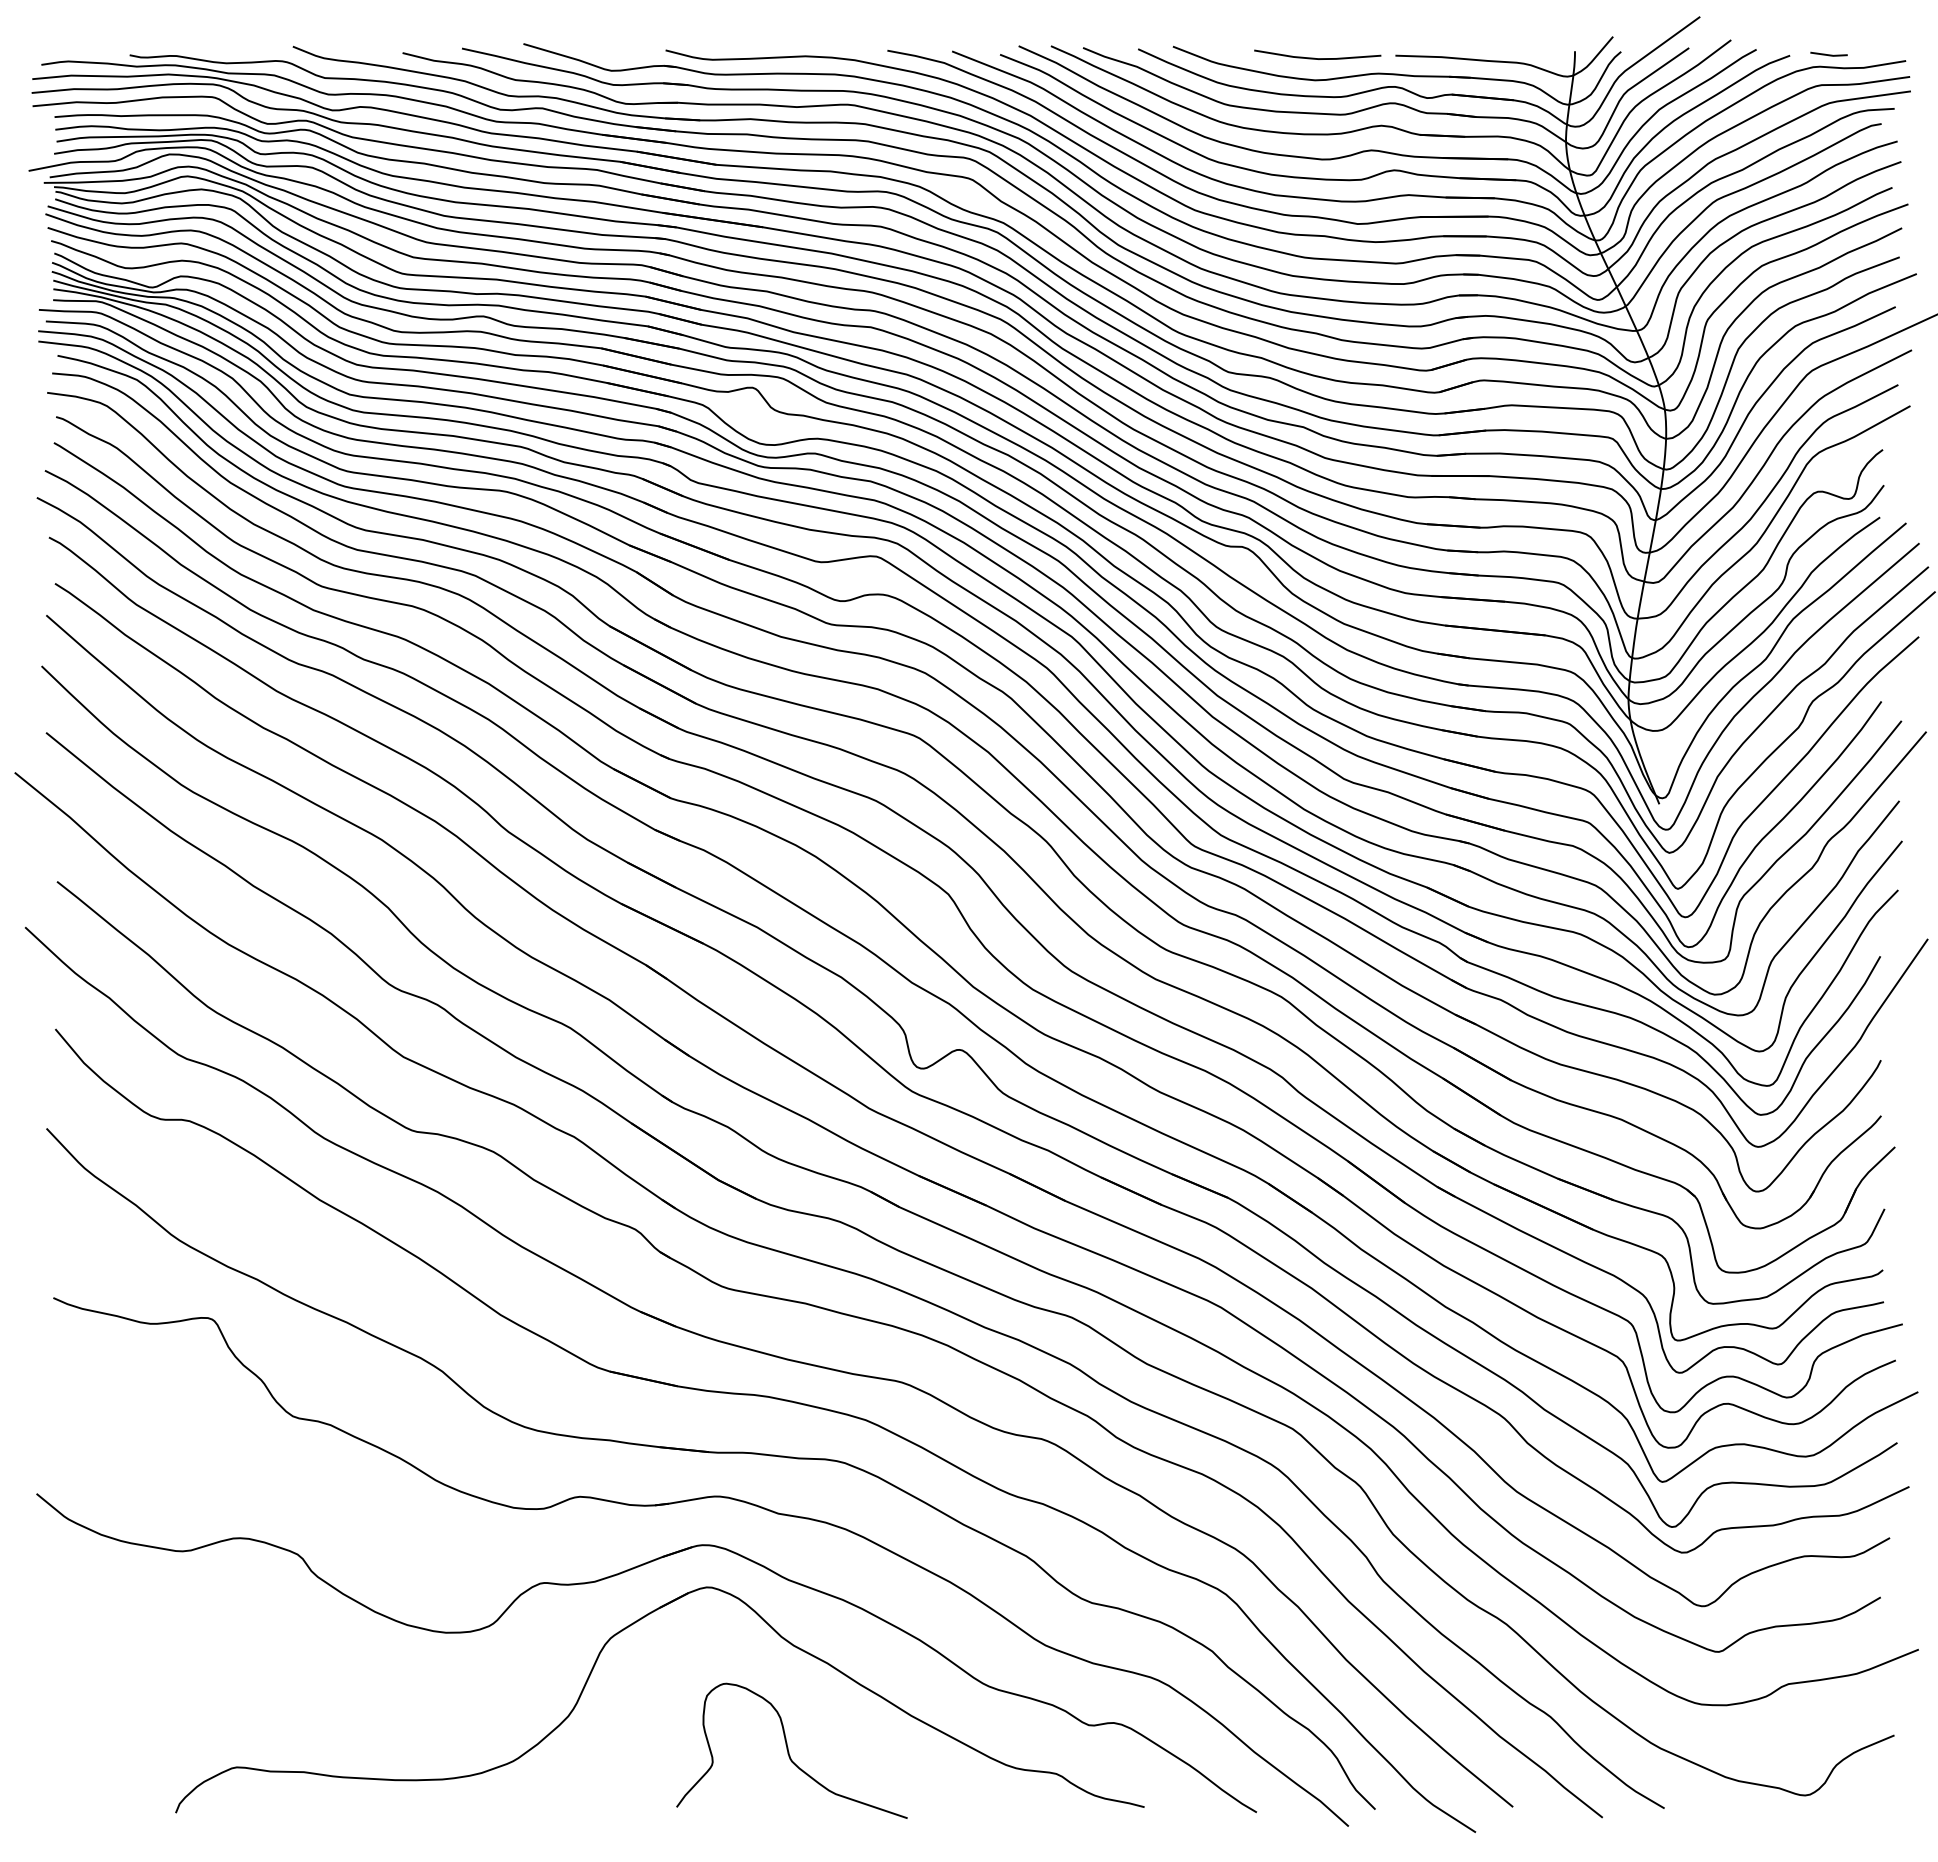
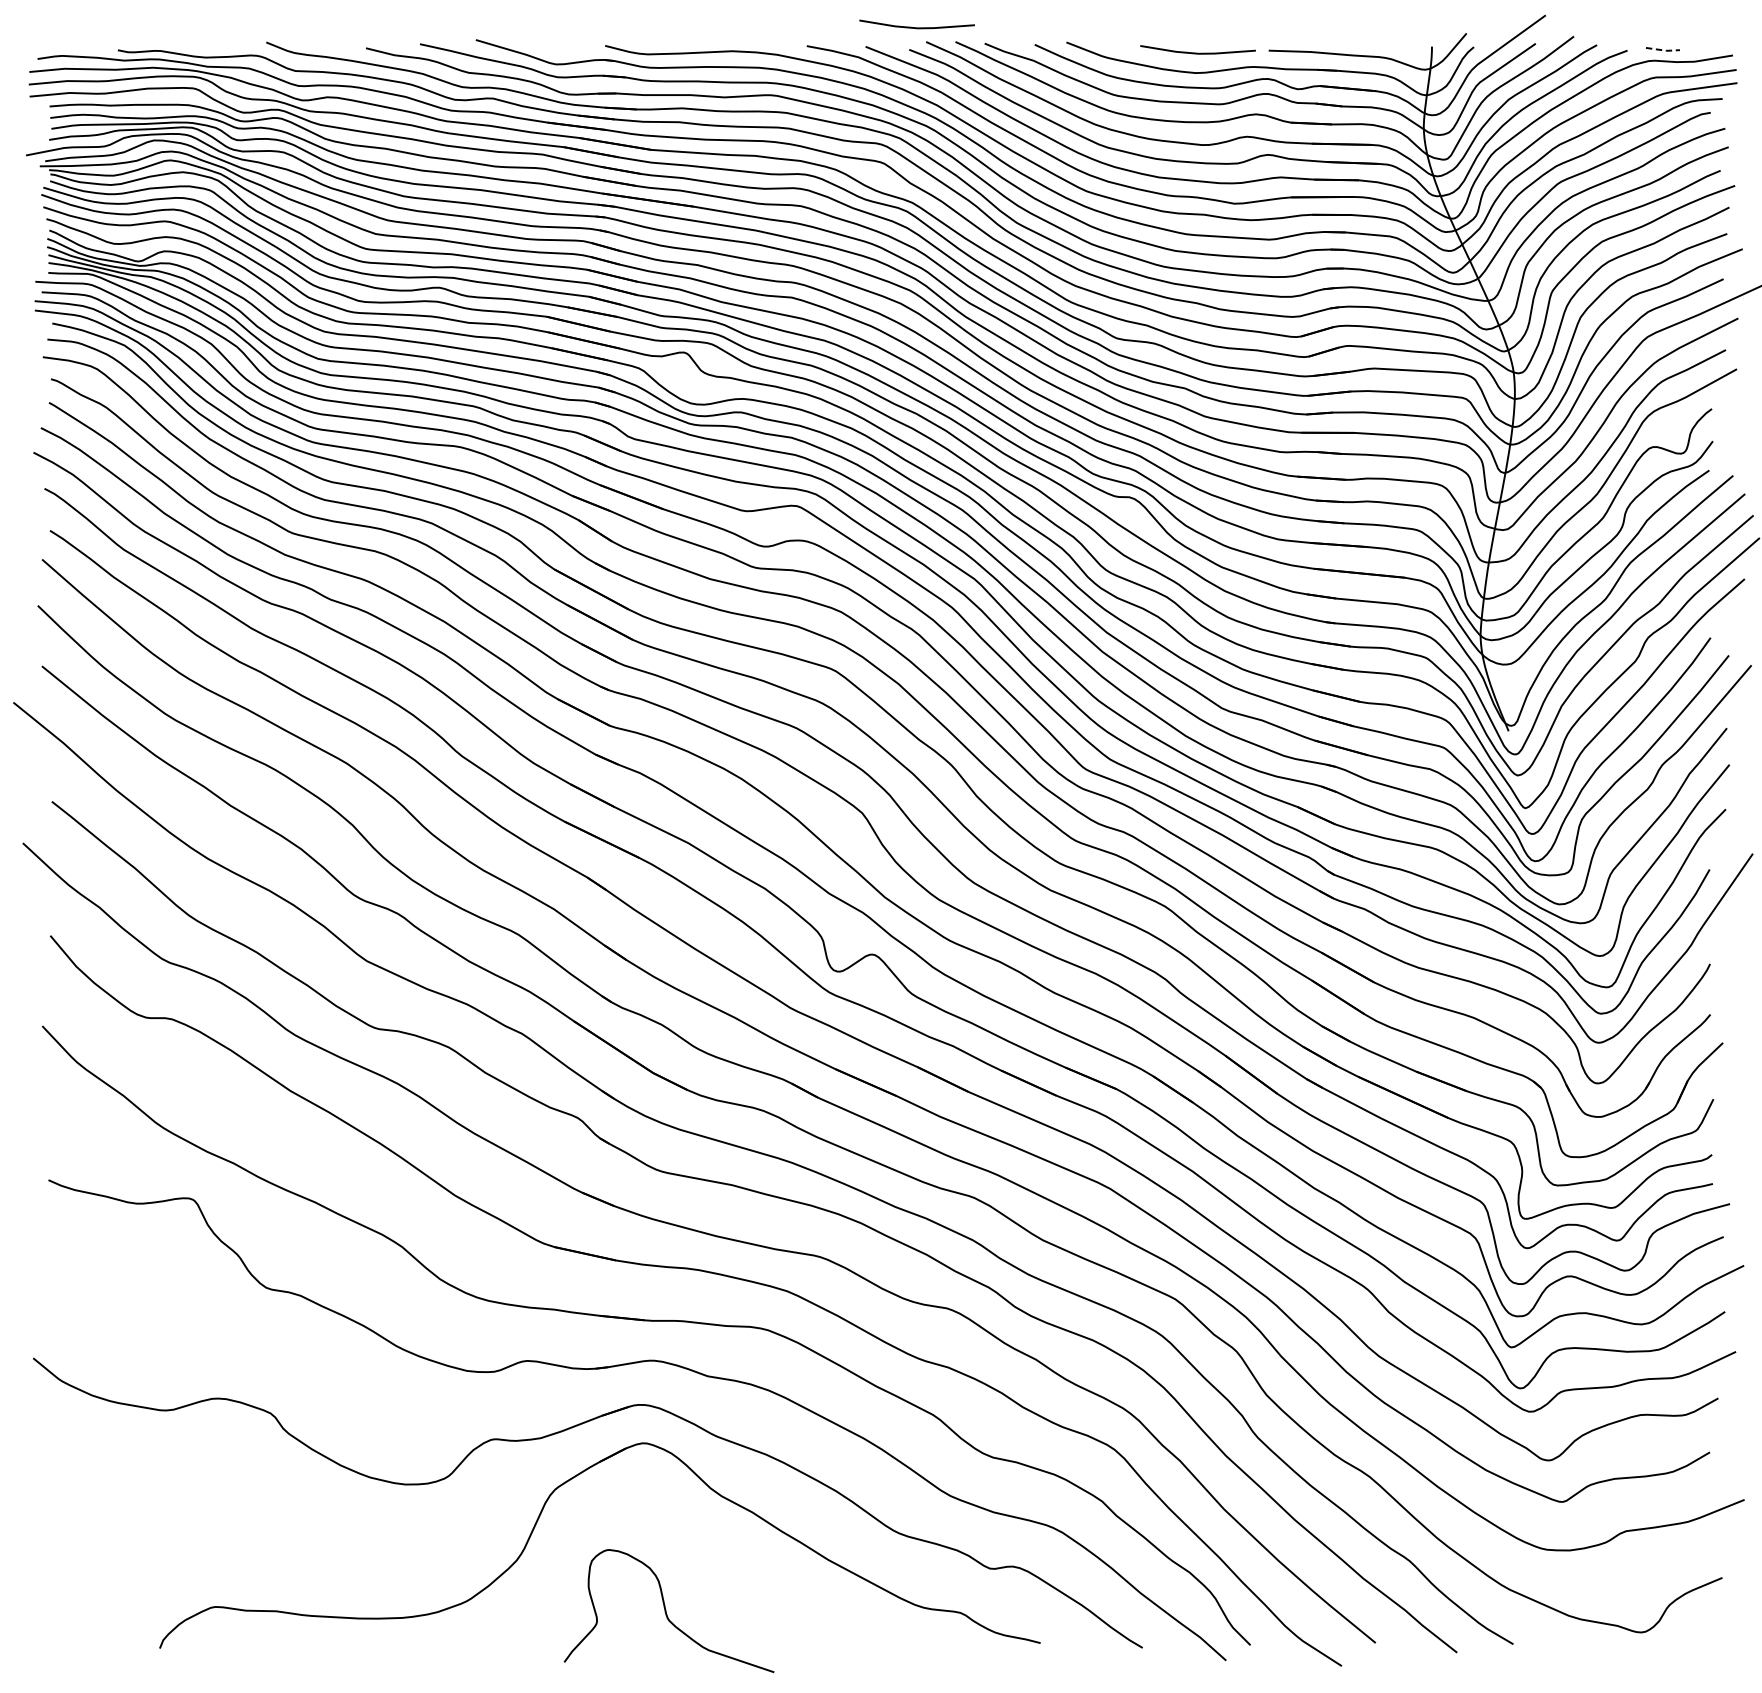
line: (1008, 30) -> (916, 27), added
line: (1829, 55) -> (1663, 50), solid -> dashed
curve: (789, 1751) -> (666, 1611), moved

